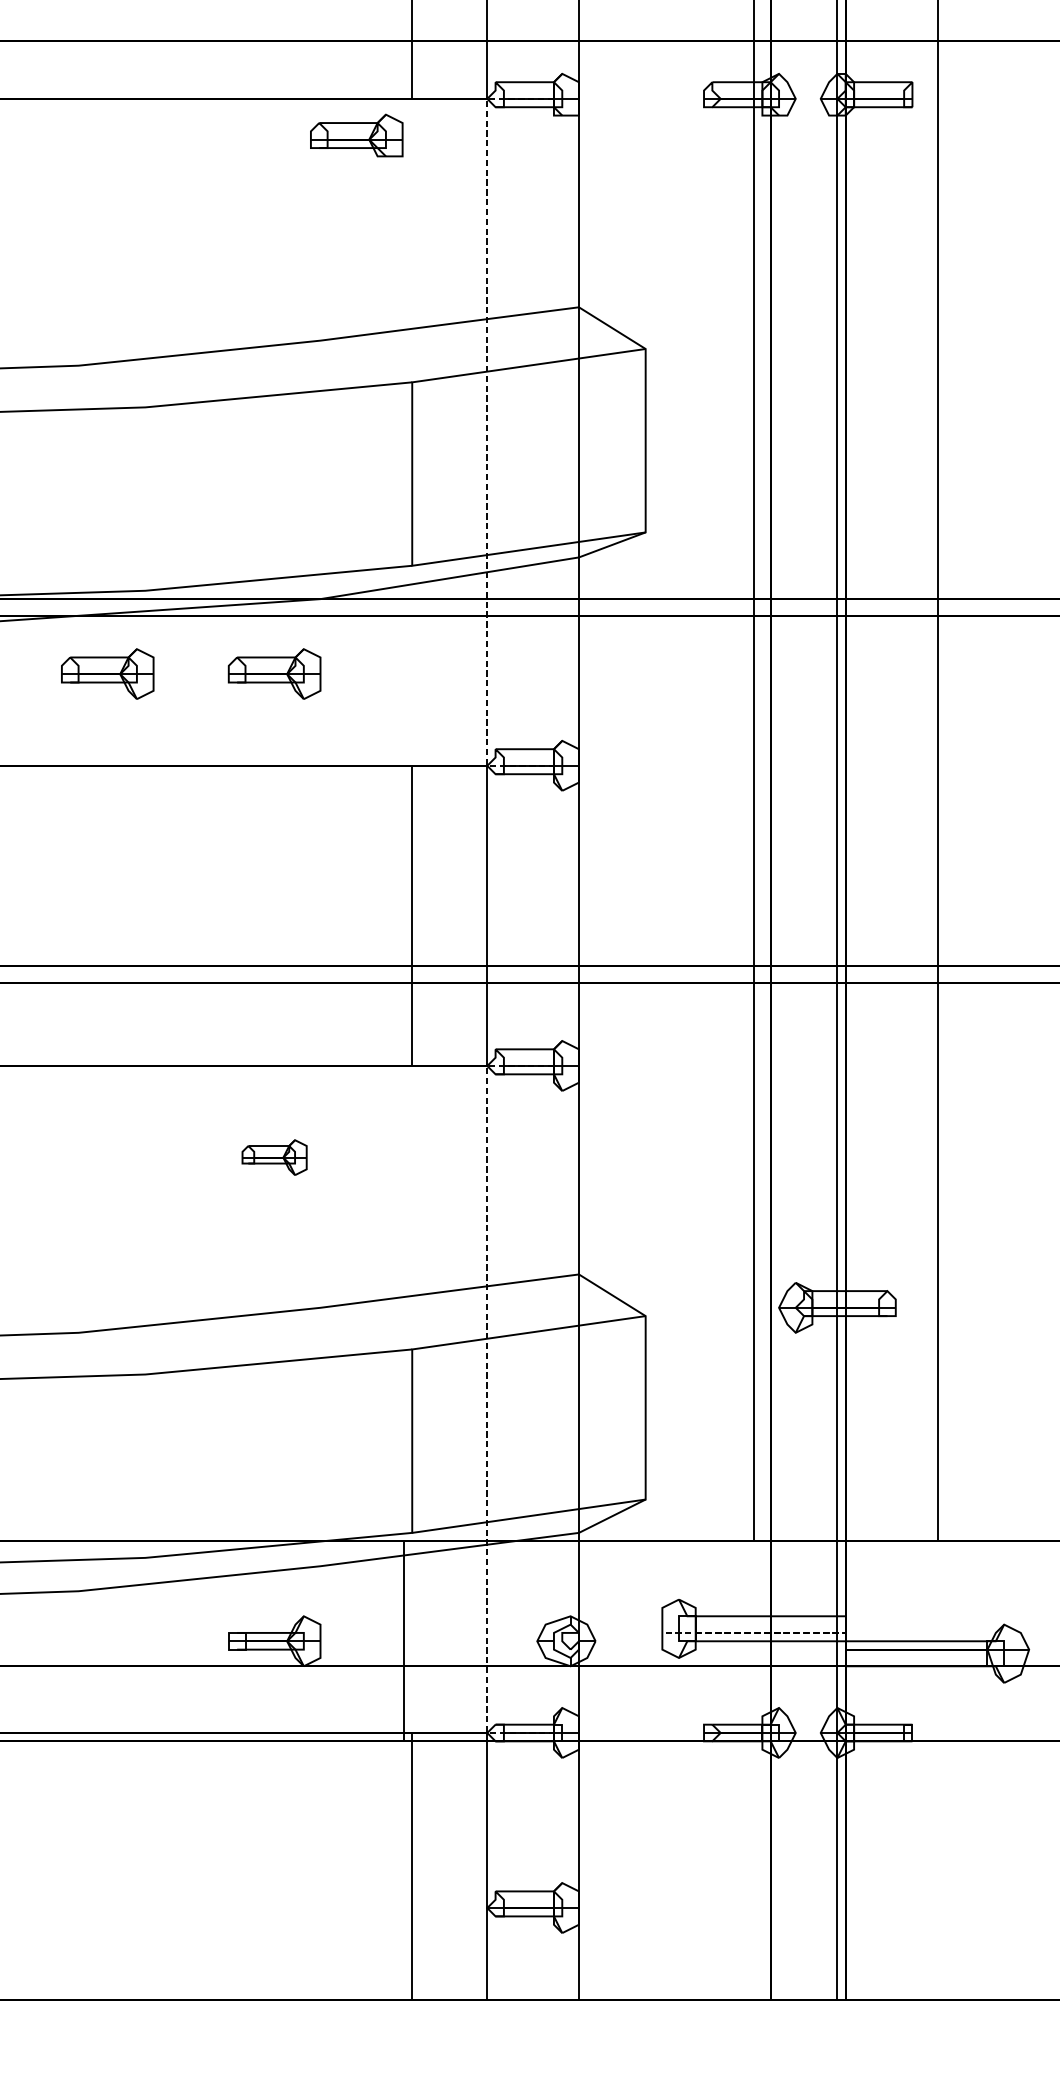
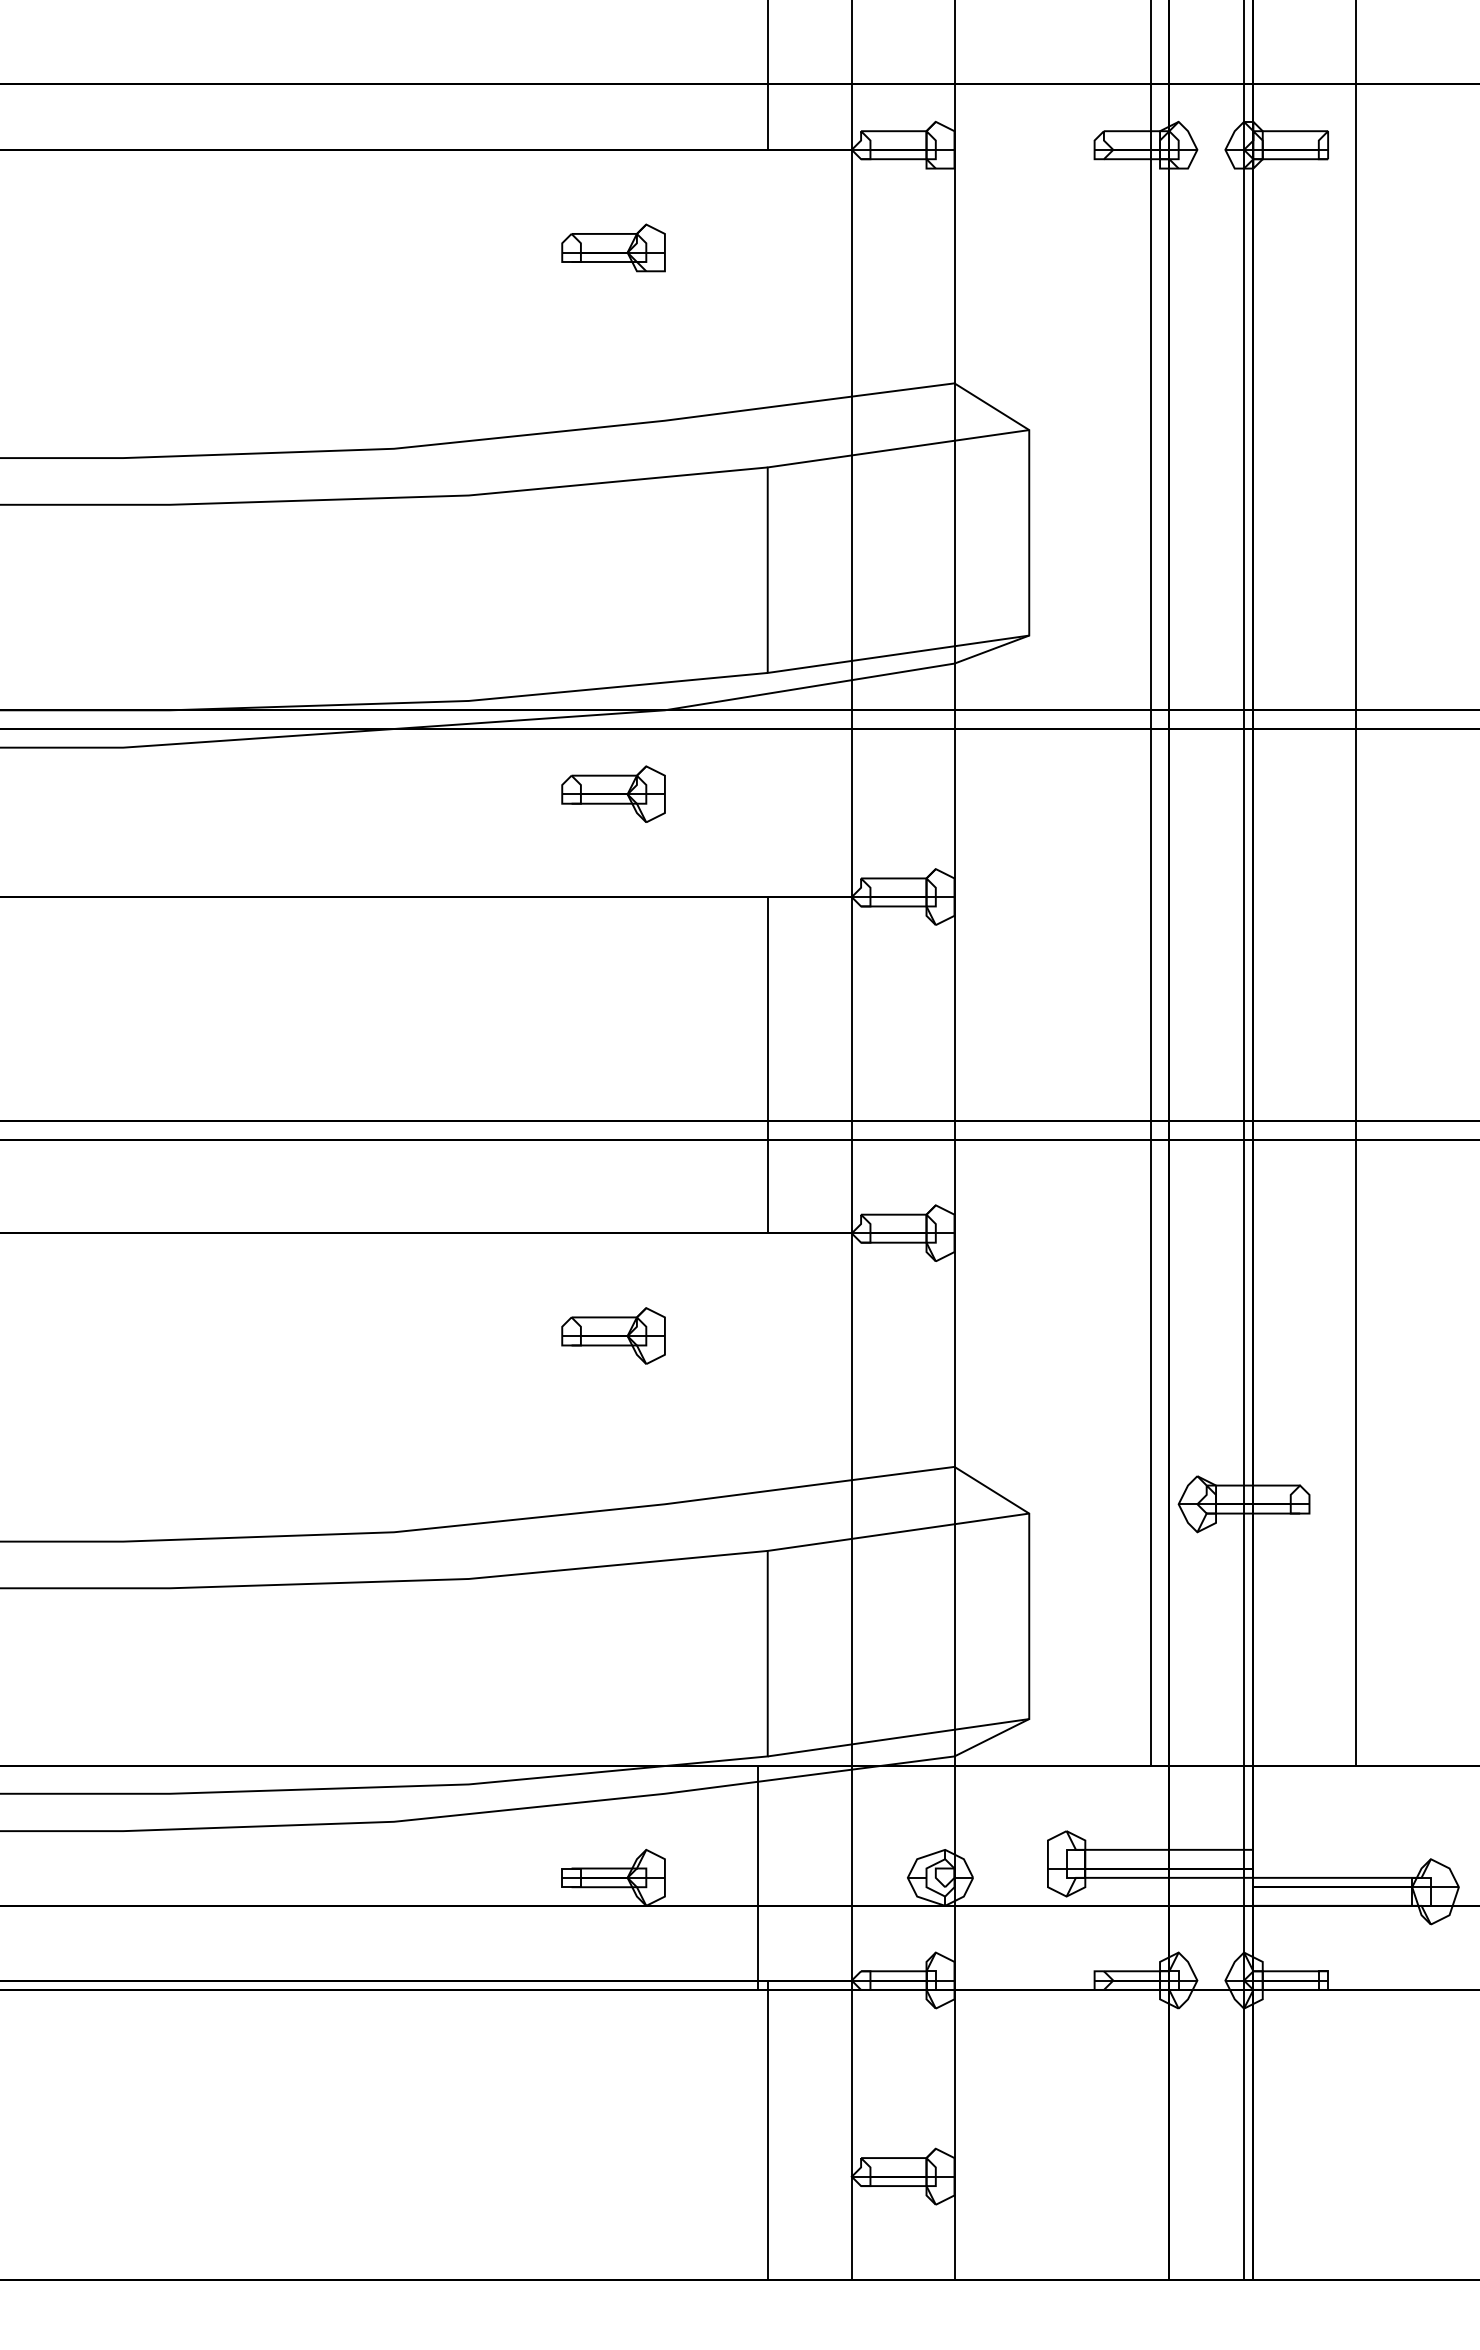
part: (356, 135) -> (613, 247), moved
line: (487, 432) -> (851, 523), dashed -> solid
part: (107, 673) -> (426, 793), removed
part: (274, 1157) -> (613, 1335), size x1.43
line: (487, 1399) -> (851, 1606), dashed -> solid
line: (828, 1632) -> (1234, 1868), dashed -> solid

